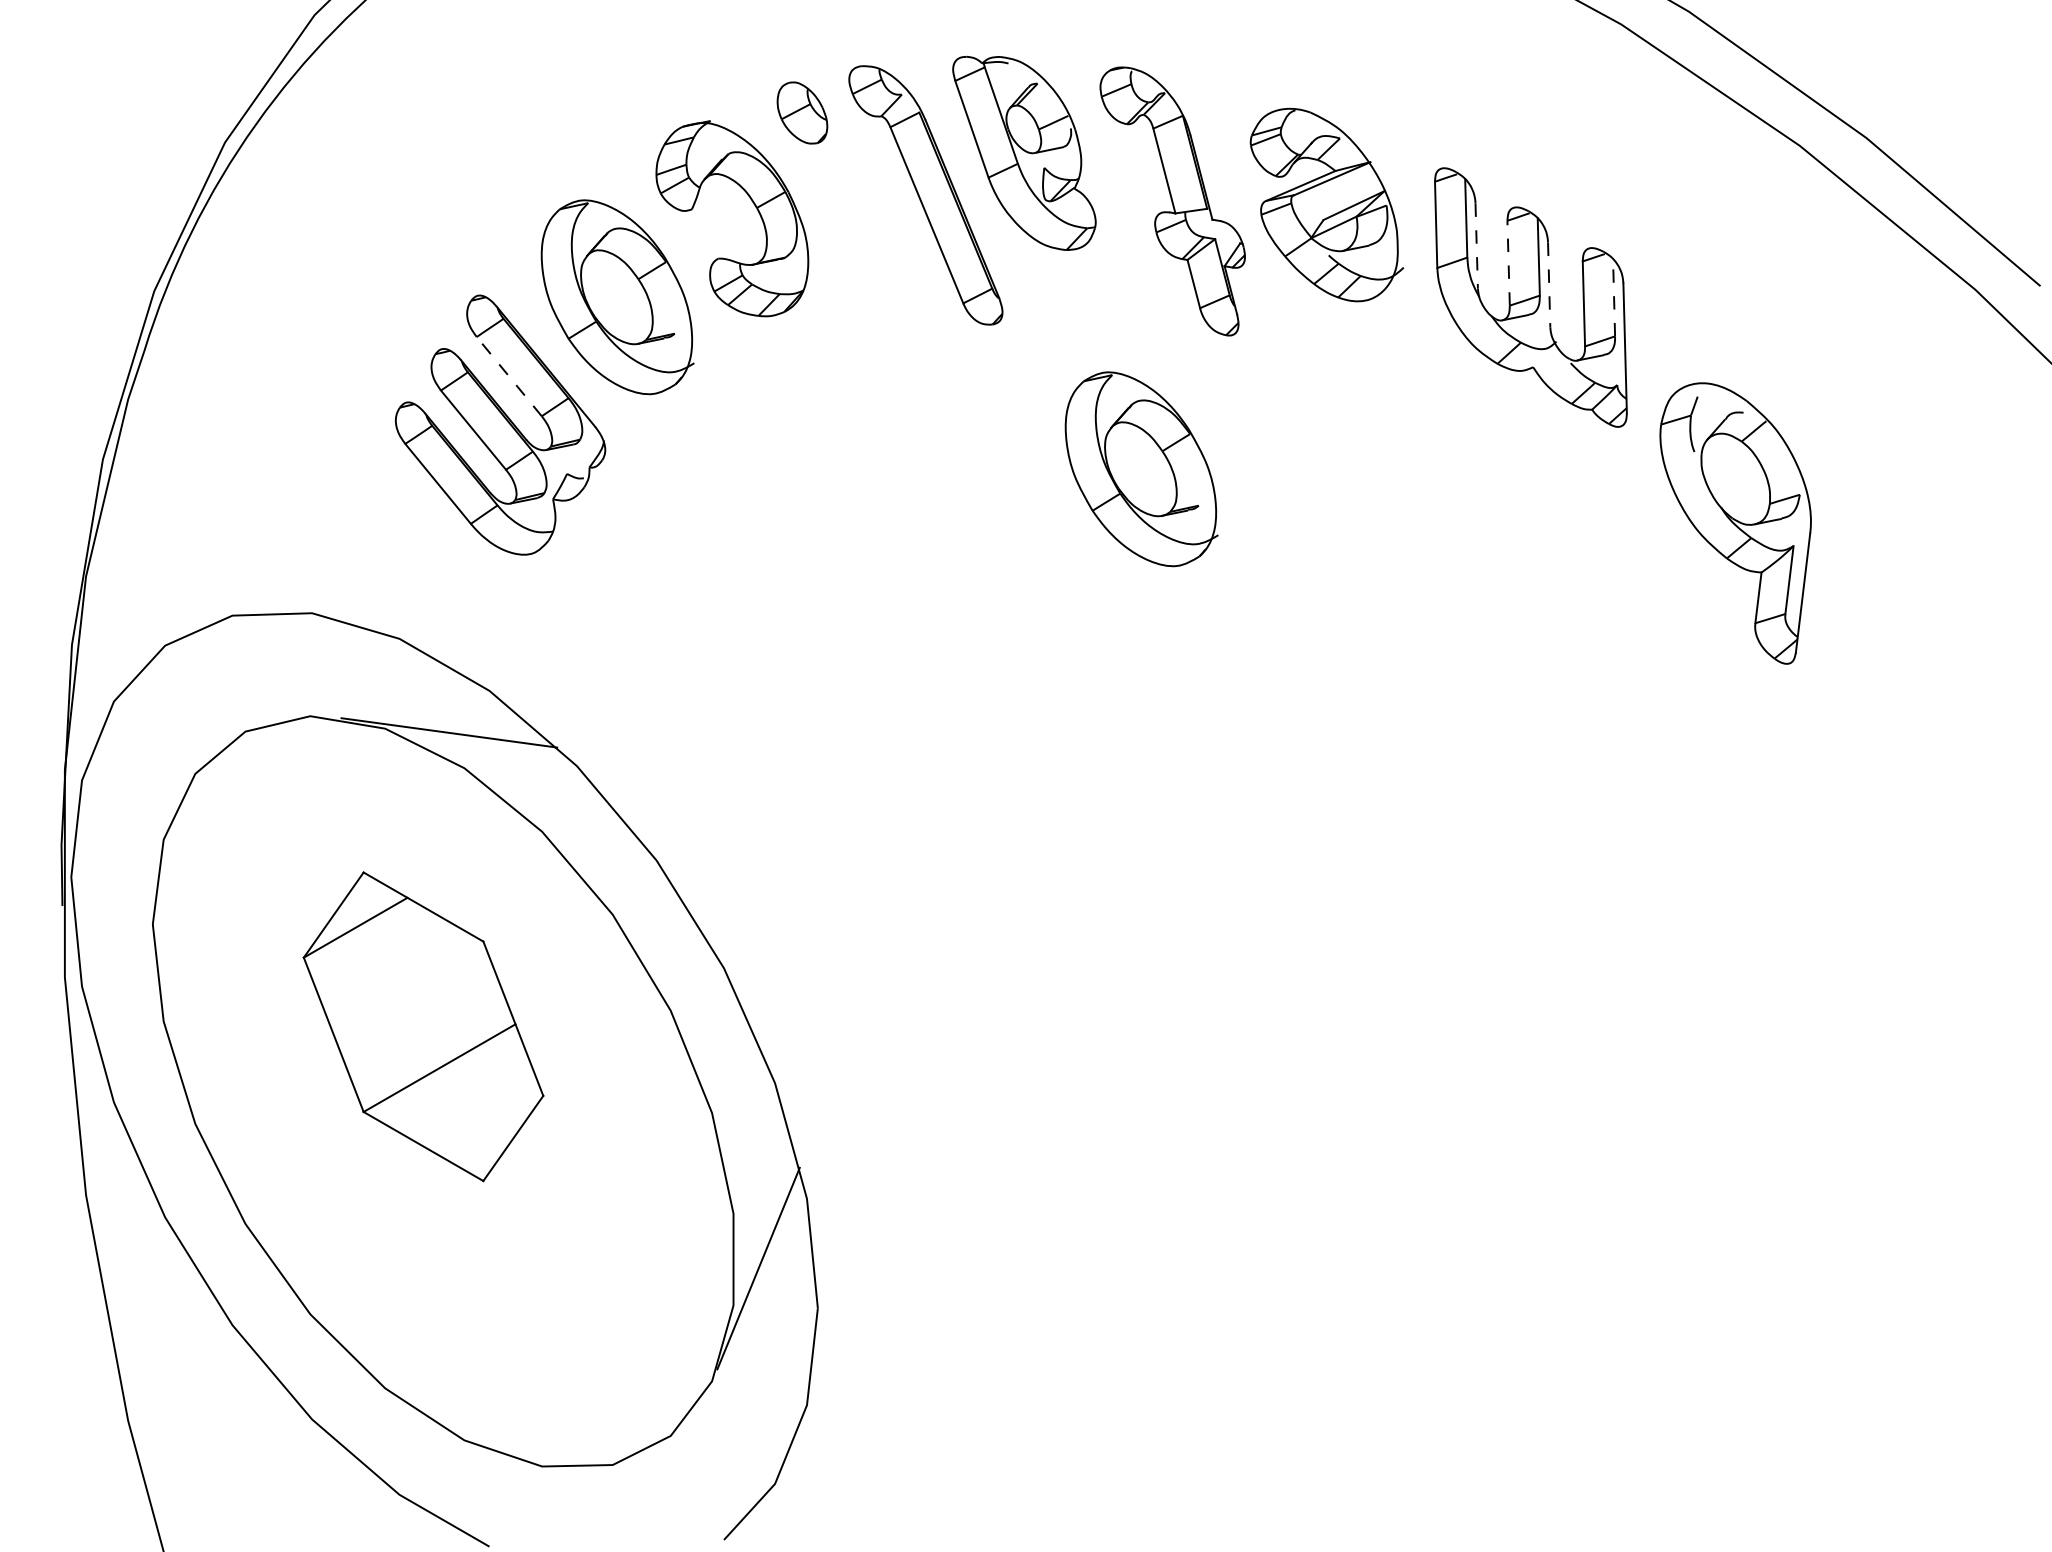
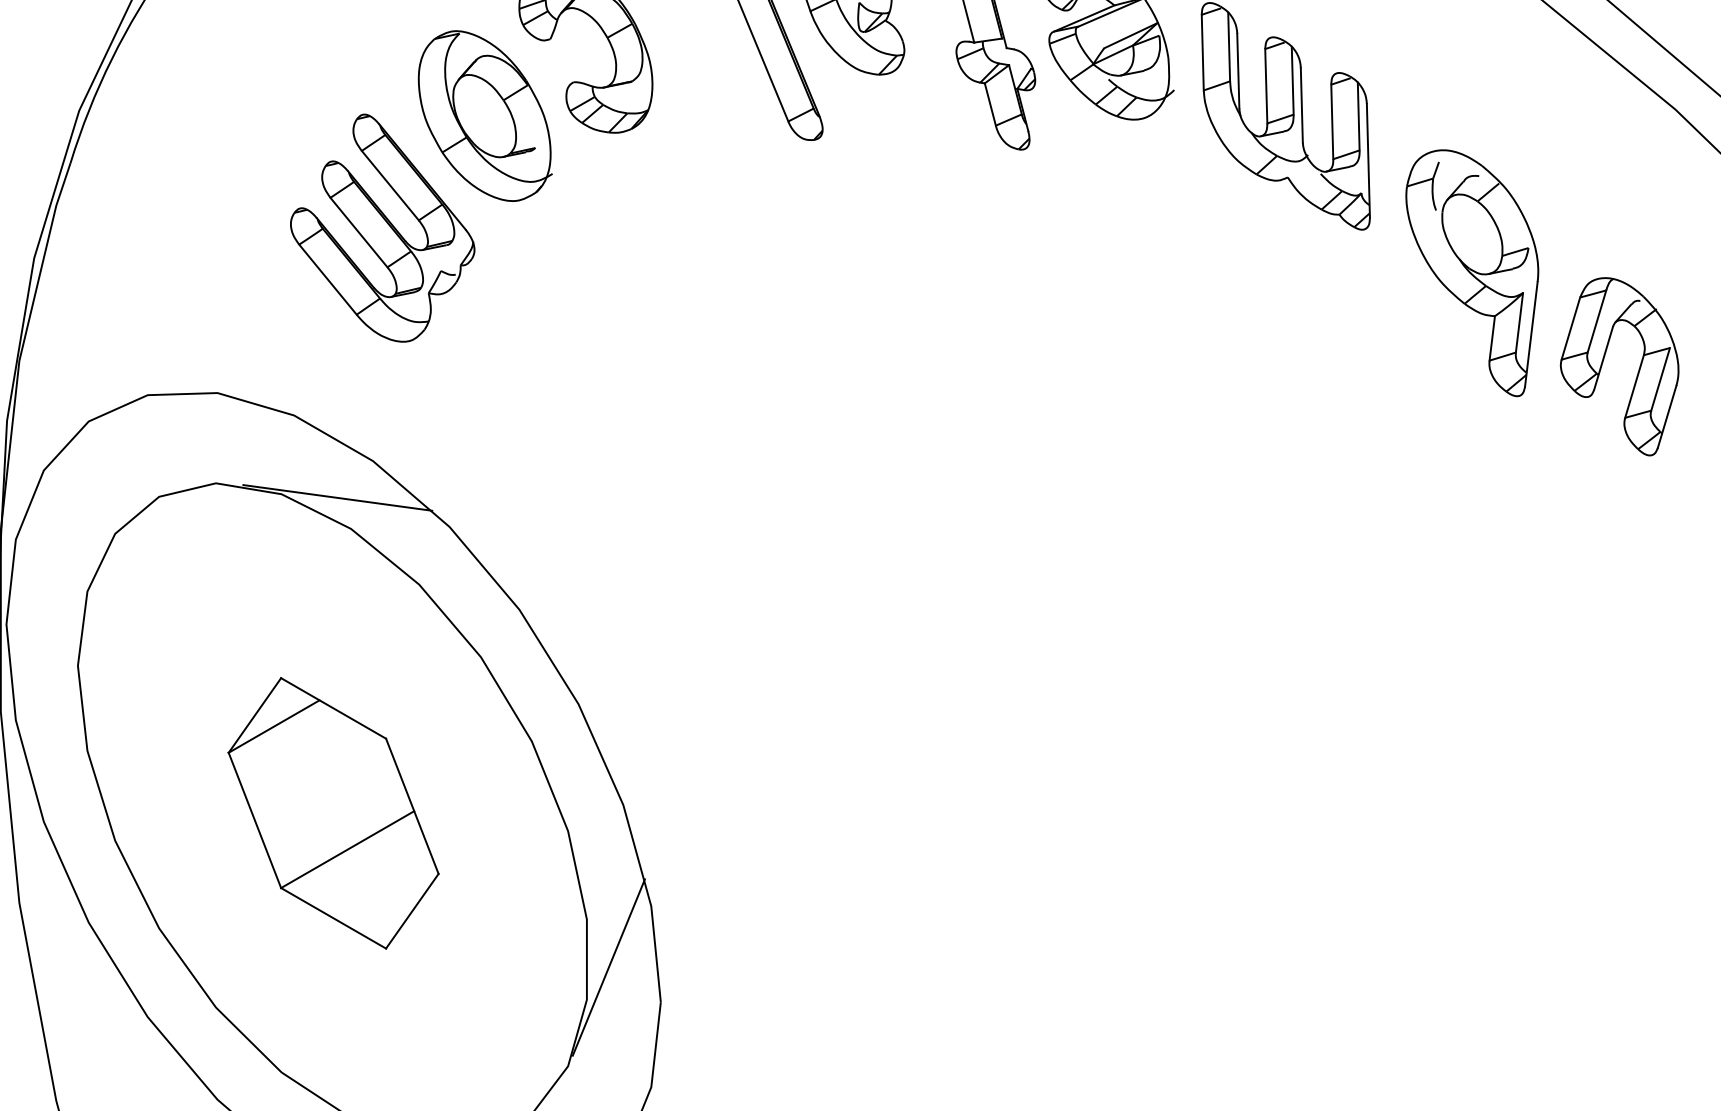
line: (1476, 246) -> (1238, 71), dashed -> solid
line: (1508, 262) -> (1266, 85), dashed -> solid
line: (1549, 285) -> (1302, 105), dashed -> solid
line: (1614, 297) -> (1359, 116), dashed -> solid
line: (508, 376) -> (389, 185), dashed -> solid
part: (1141, 469) -> (944, 267), removed
part: (1735, 523) -> (1472, 273), moved
part: (1893, 577) -> (1603, 361), added
part: (423, 1026) -> (333, 813), moved

